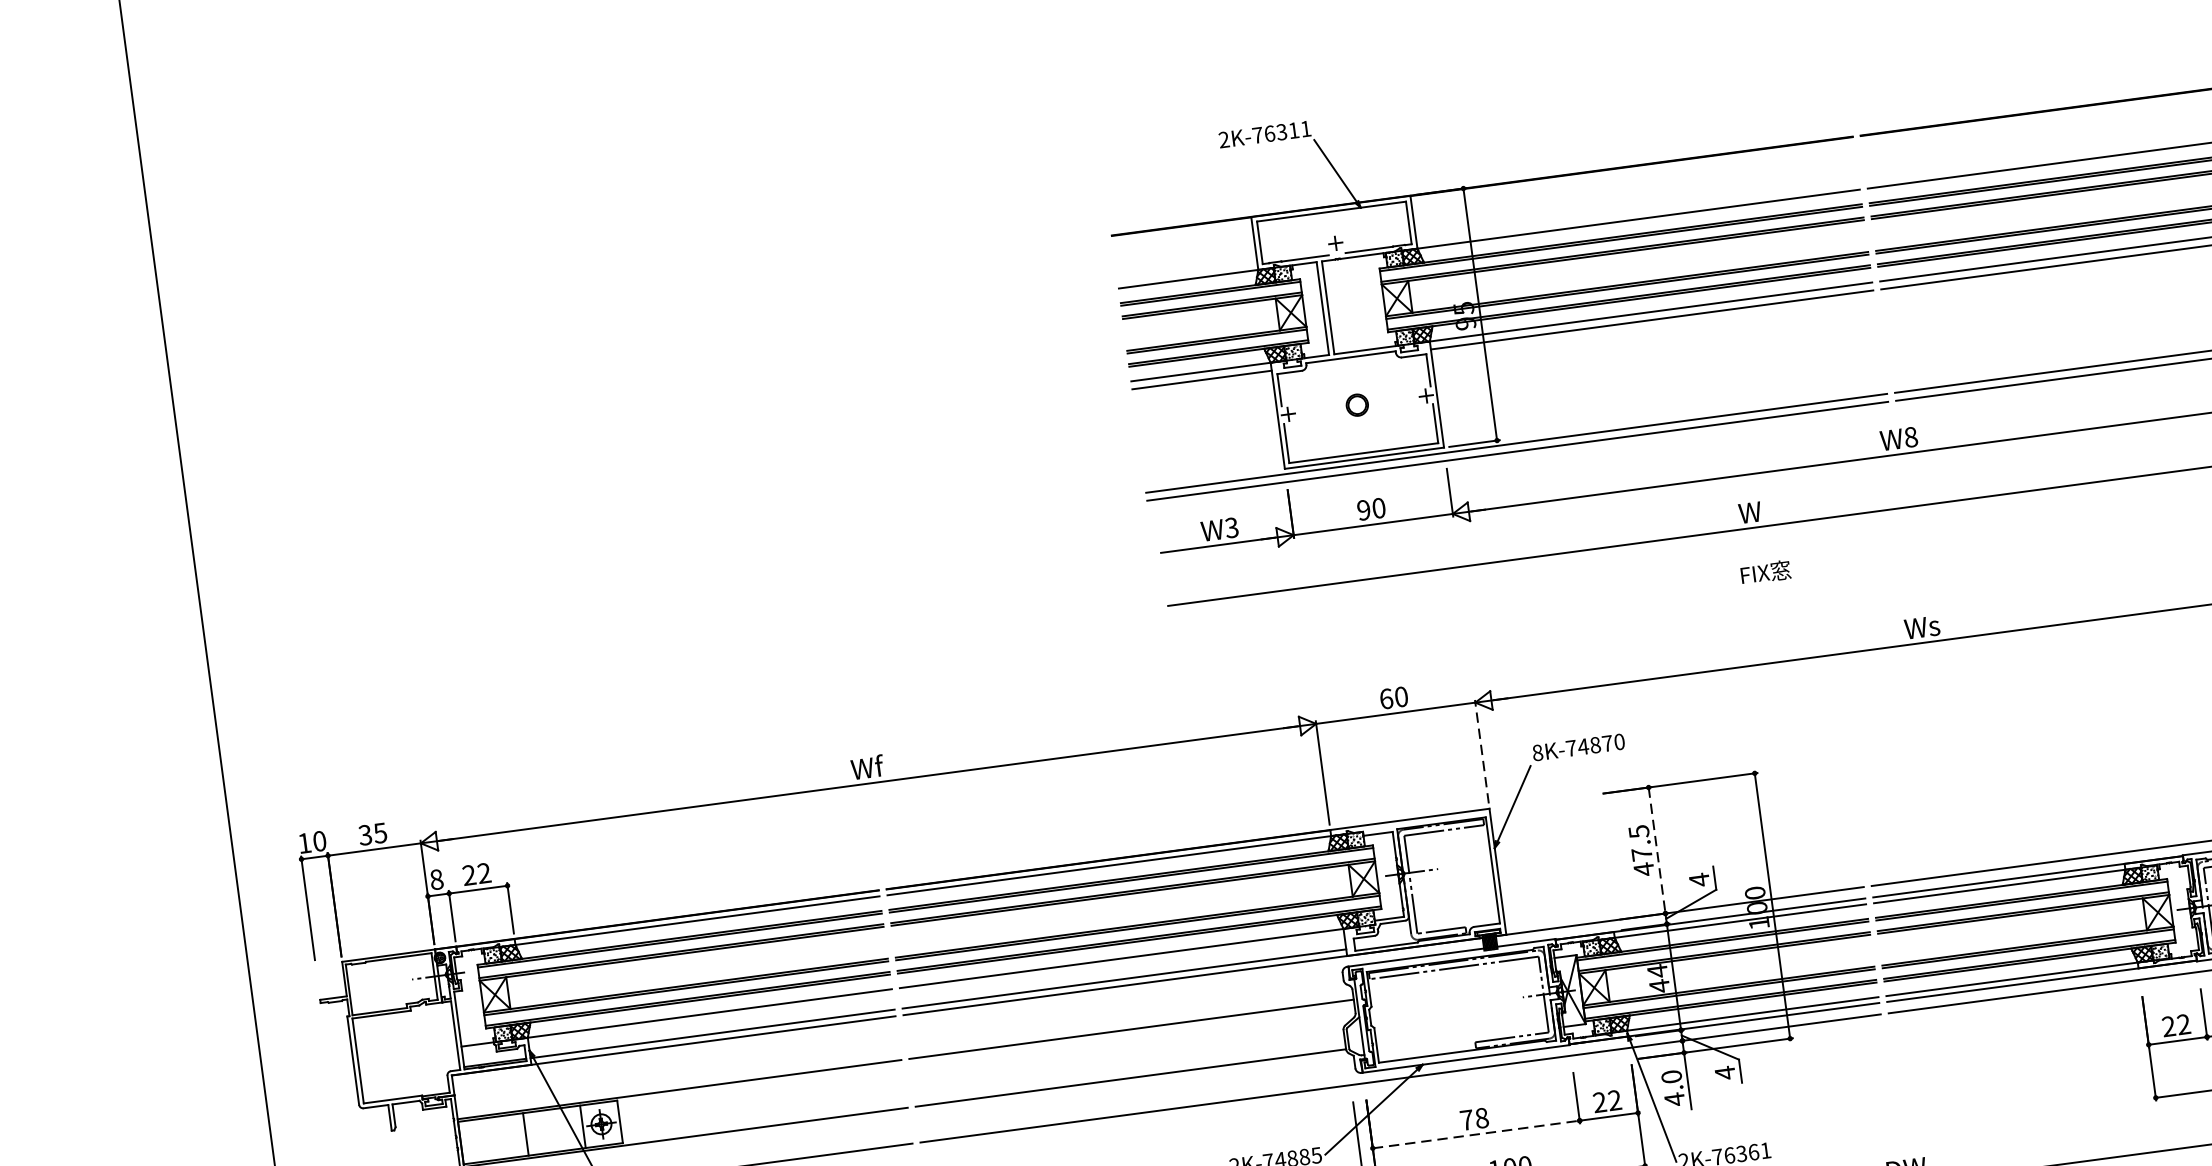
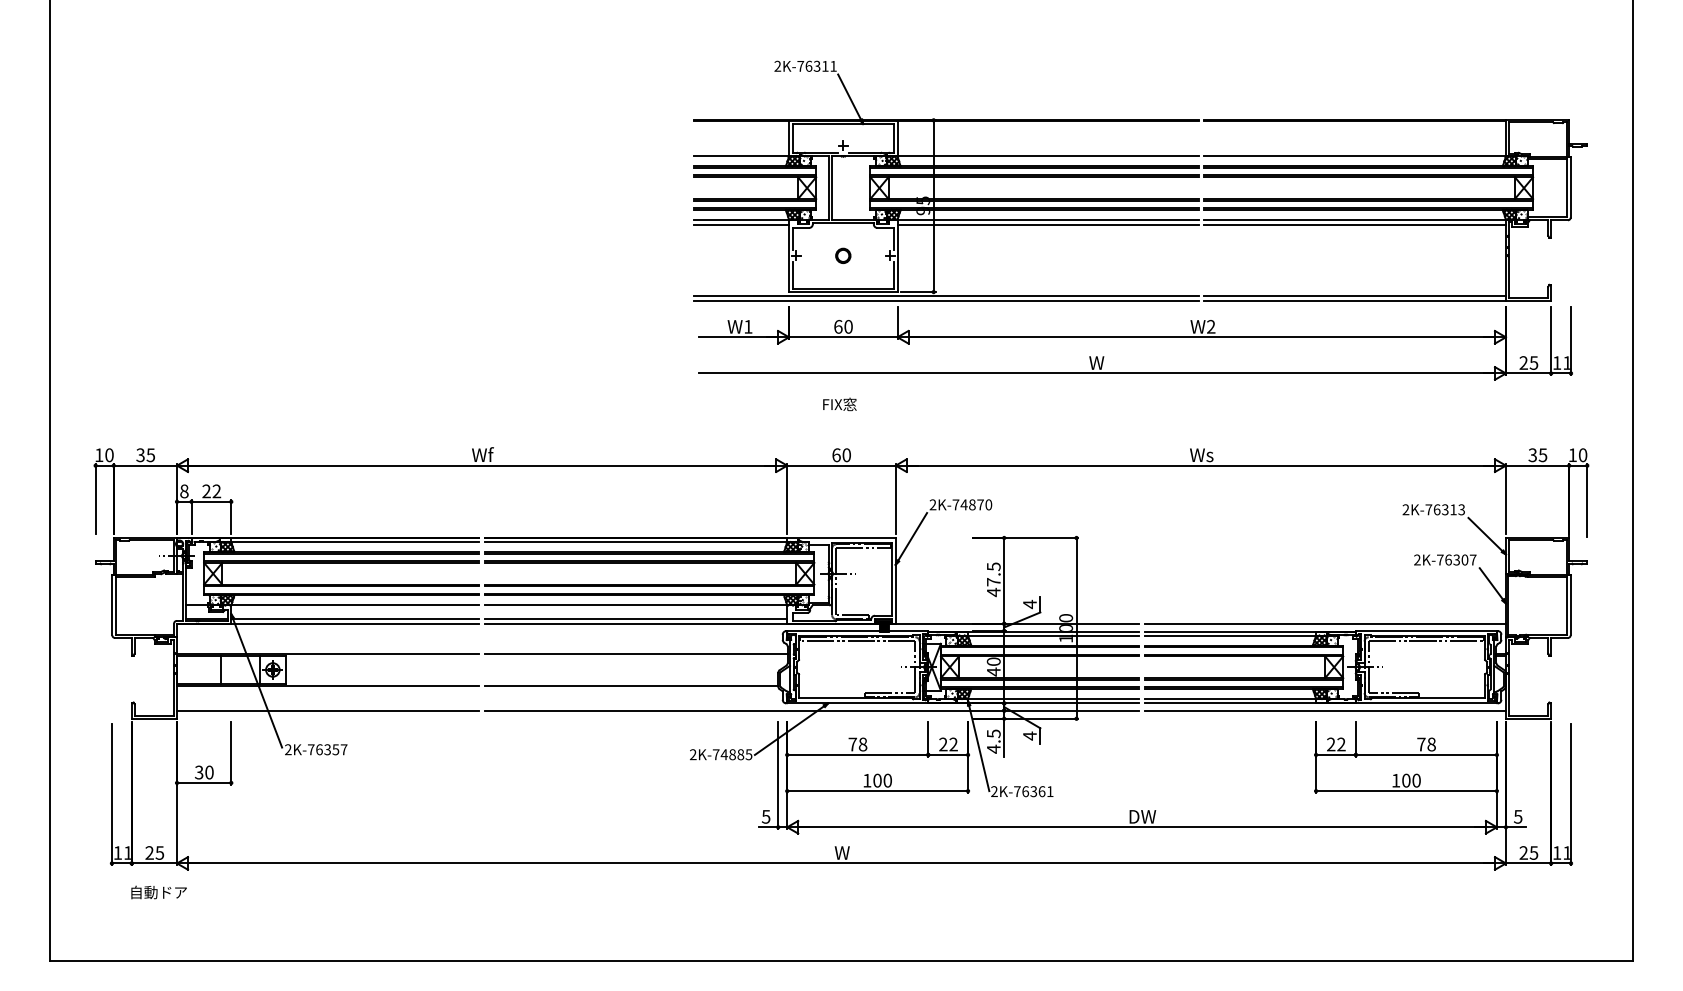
text: (1911, 436) -> (1211, 326), W8 -> W2
text: (1364, 509) -> (838, 326), 90 -> 60
text: (1232, 527) -> (748, 326), W3 -> W1
text: (1765, 572) -> (839, 404), moved
line: (1481, 750) -> (895, 498), dashed -> solid
text: (1536, 752) -> (932, 504), 8K-74870 -> 2K-74870
line: (1657, 849) -> (1004, 580), dashed -> solid
text: (1657, 970) -> (993, 661), 44 -> 40
text: (1671, 1076) -> (993, 733), 4.0 -> 4.5
line: (1475, 1133) -> (857, 754), dashed -> solid

